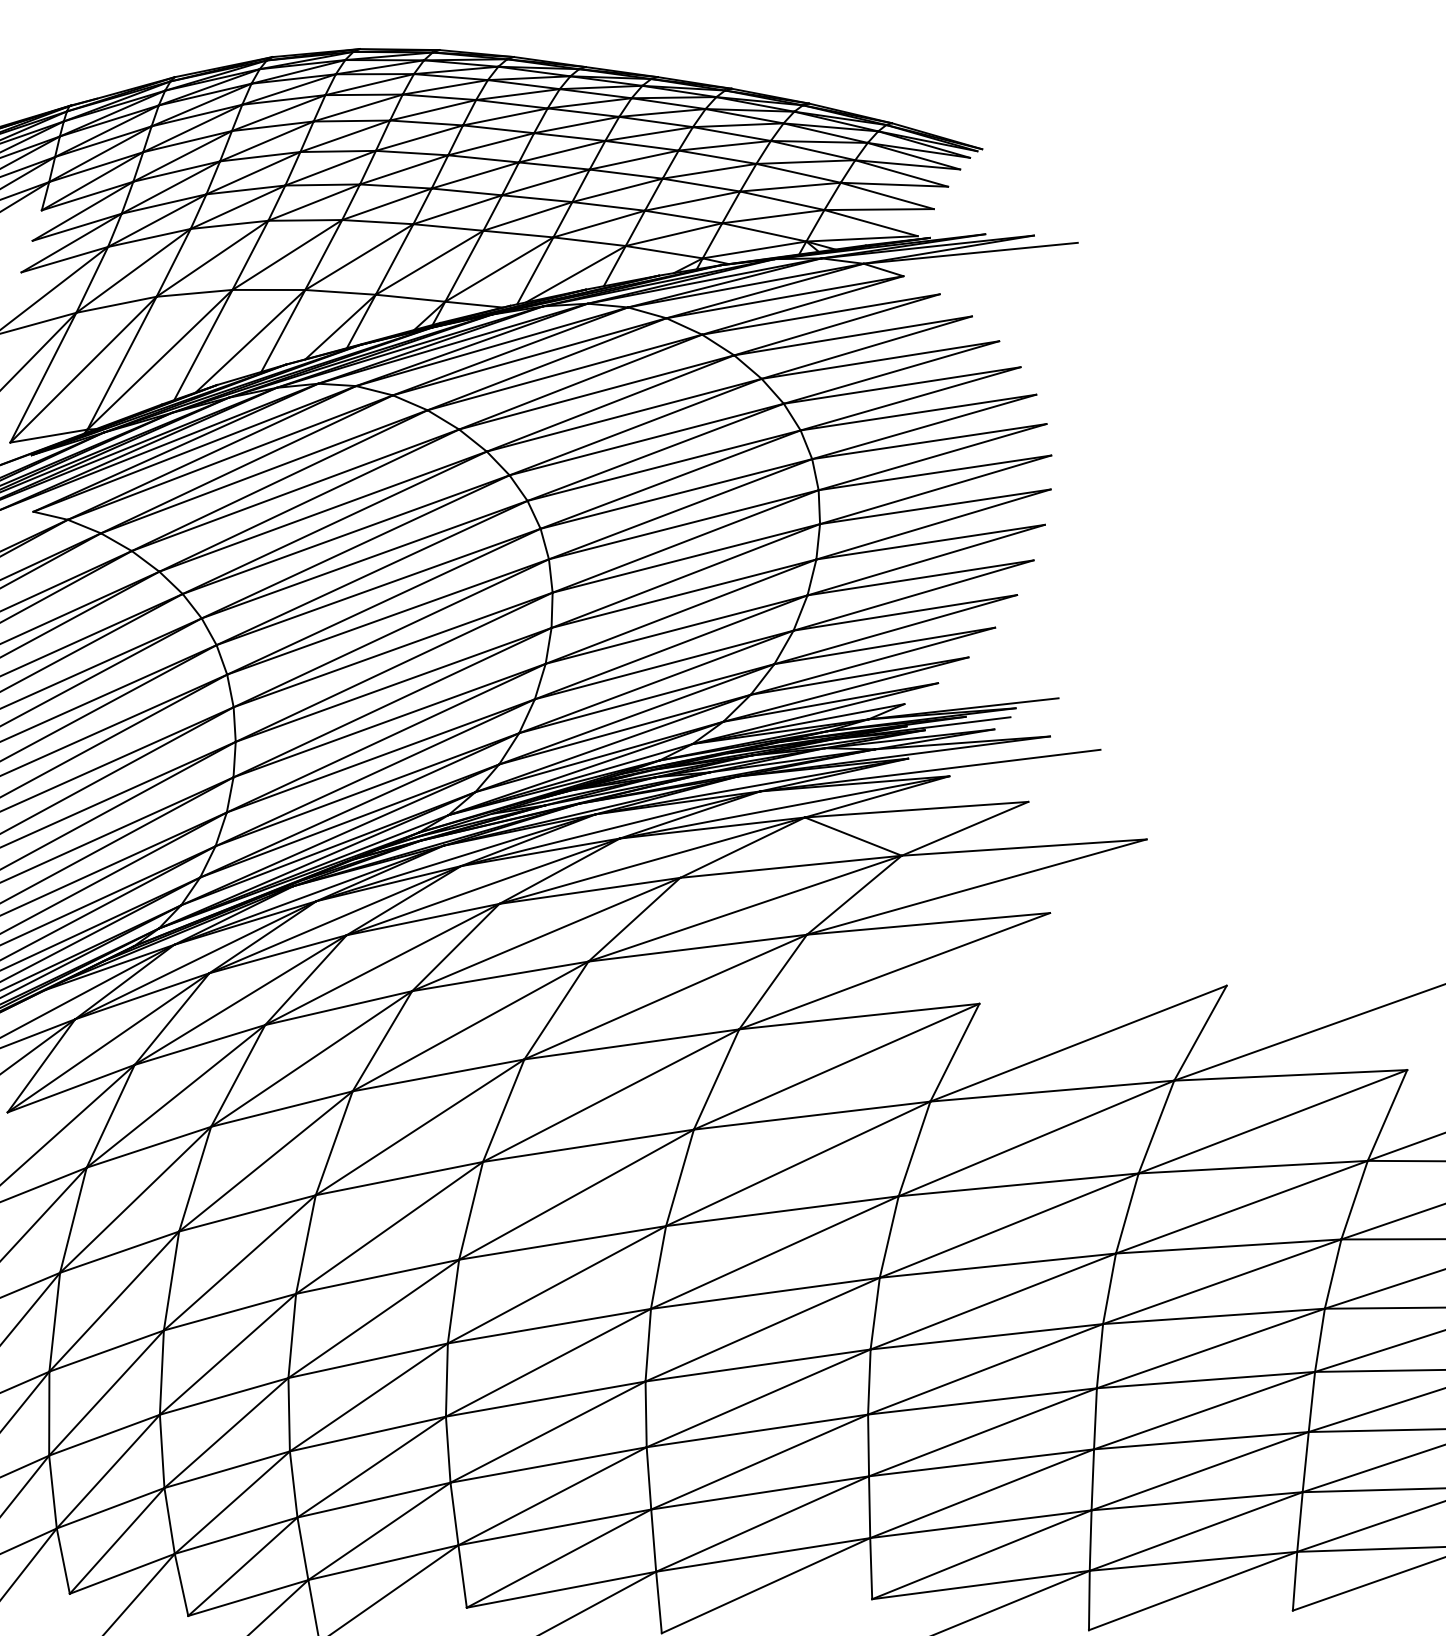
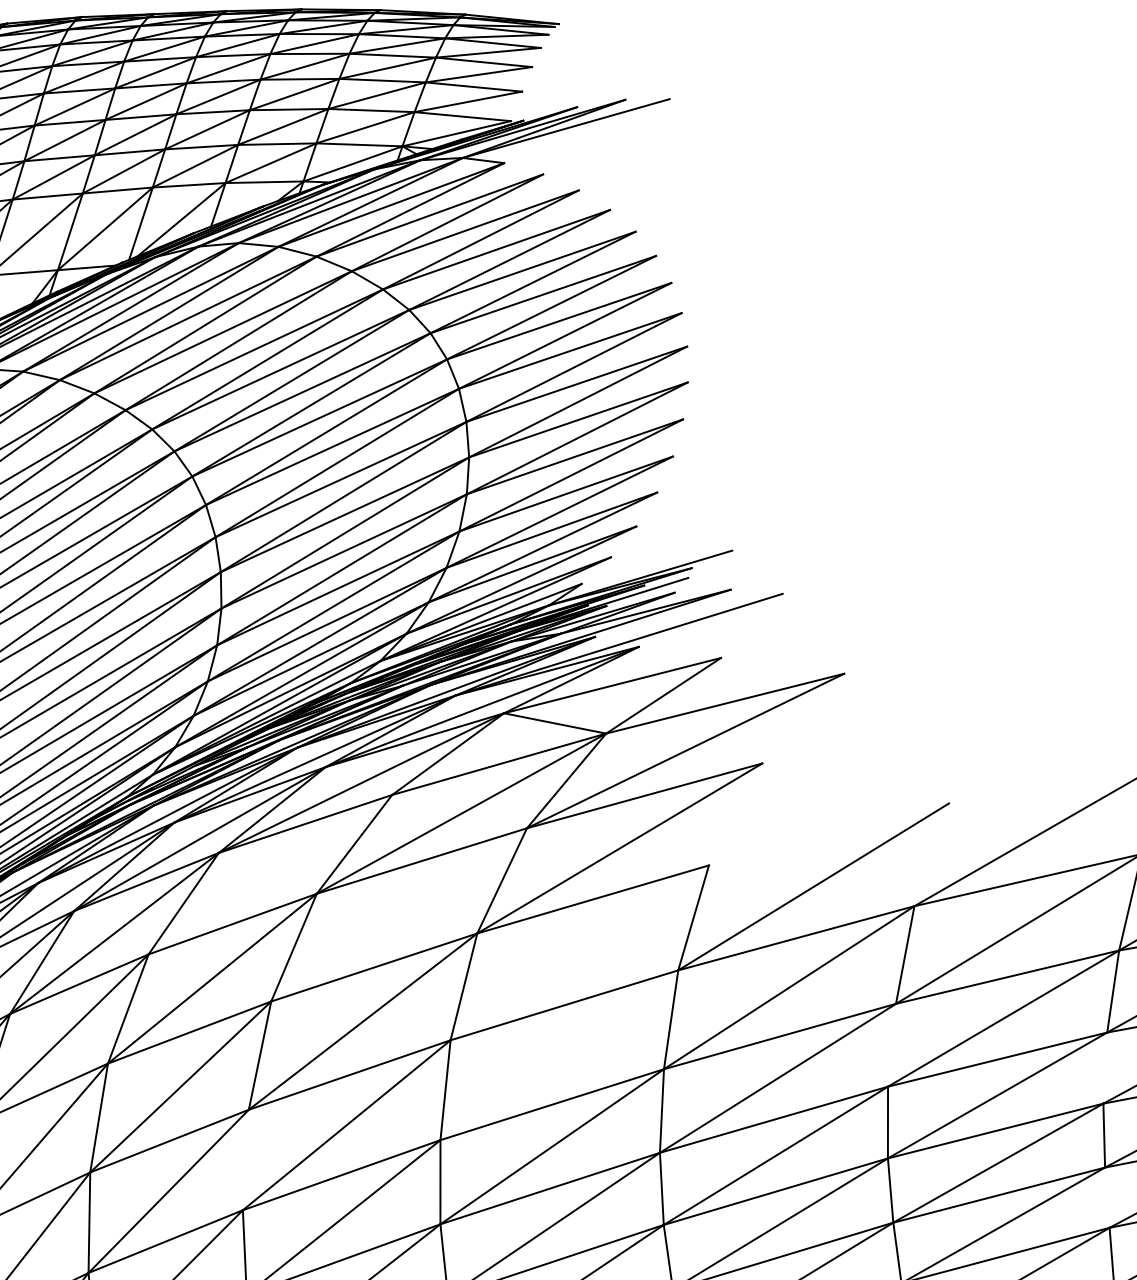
line: (546, 934) -> (270, 874), removed
line: (665, 996) -> (398, 914), removed
line: (1200, 1032) -> (931, 854), removed
line: (836, 1066) -> (579, 952), removed
line: (798, 1163) -> (559, 1054), removed
line: (471, 1210) -> (246, 1159), removed
line: (1126, 1213) -> (891, 1045), removed
line: (1332, 1273) -> (1104, 1067), removed
line: (1311, 1401) -> (1106, 1197), removed

